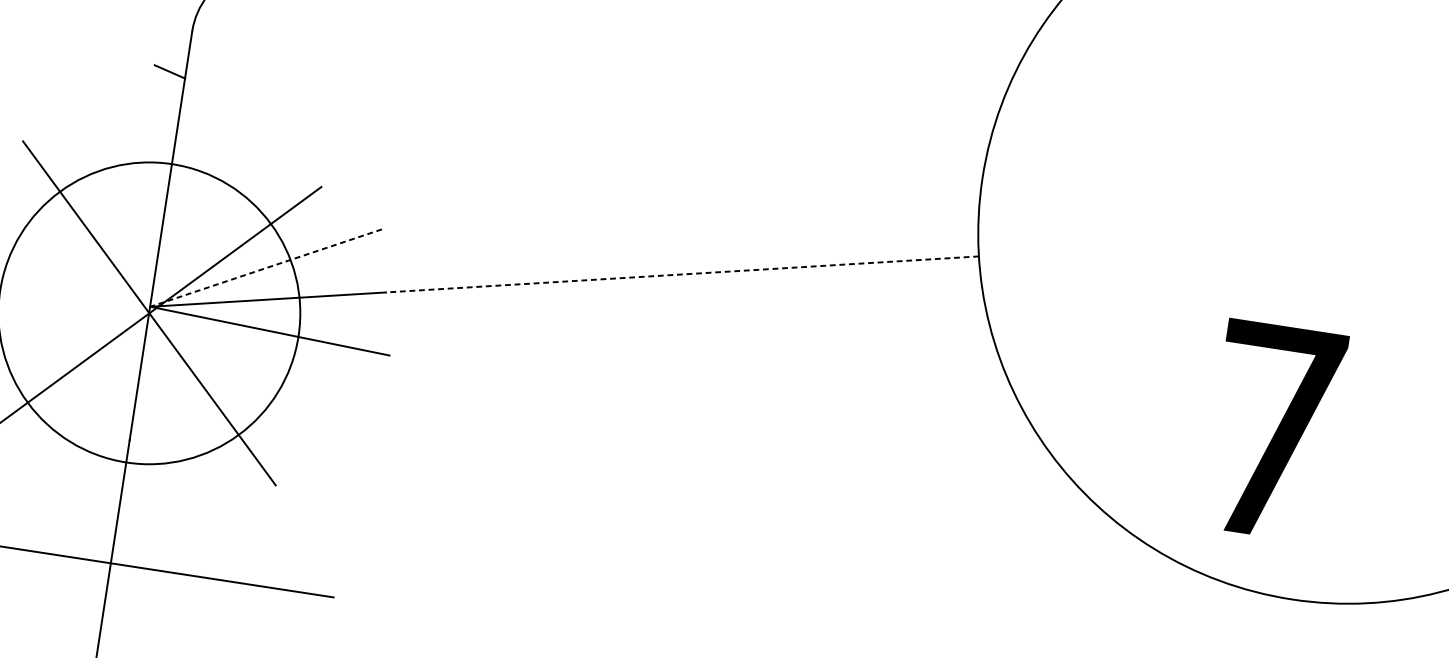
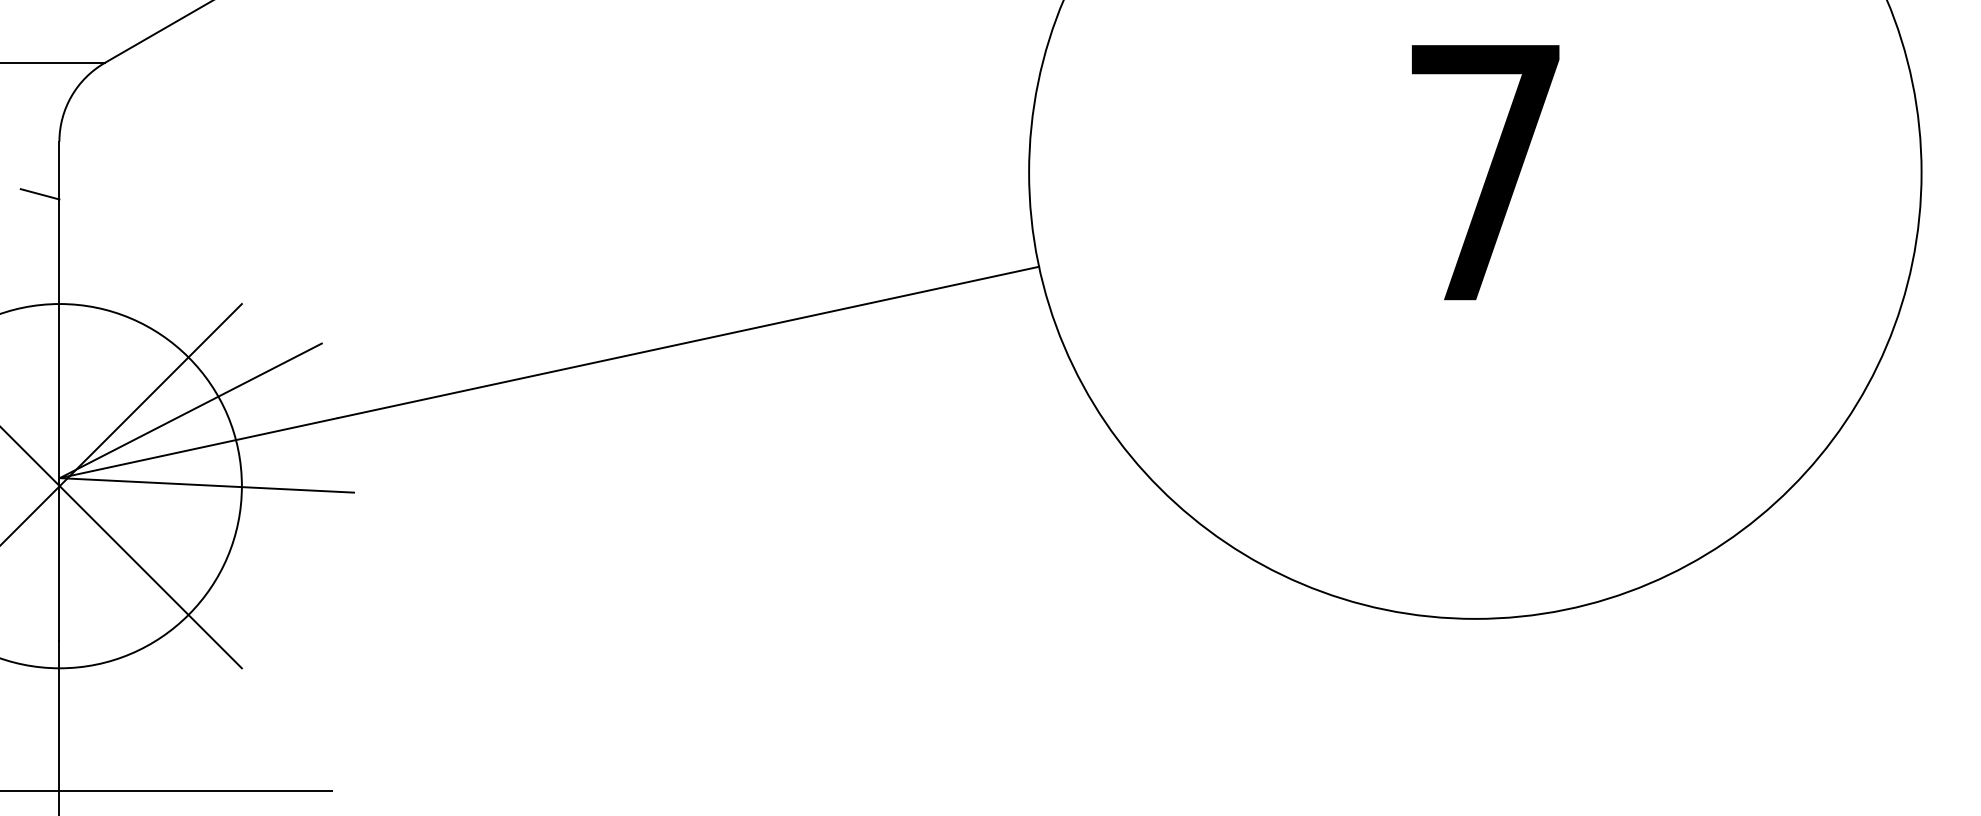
line: (265, 268) -> (190, 411), dashed -> solid
line: (682, 274) -> (688, 342), dashed -> solid
text: (1273, 431) -> (1485, 172), moved

